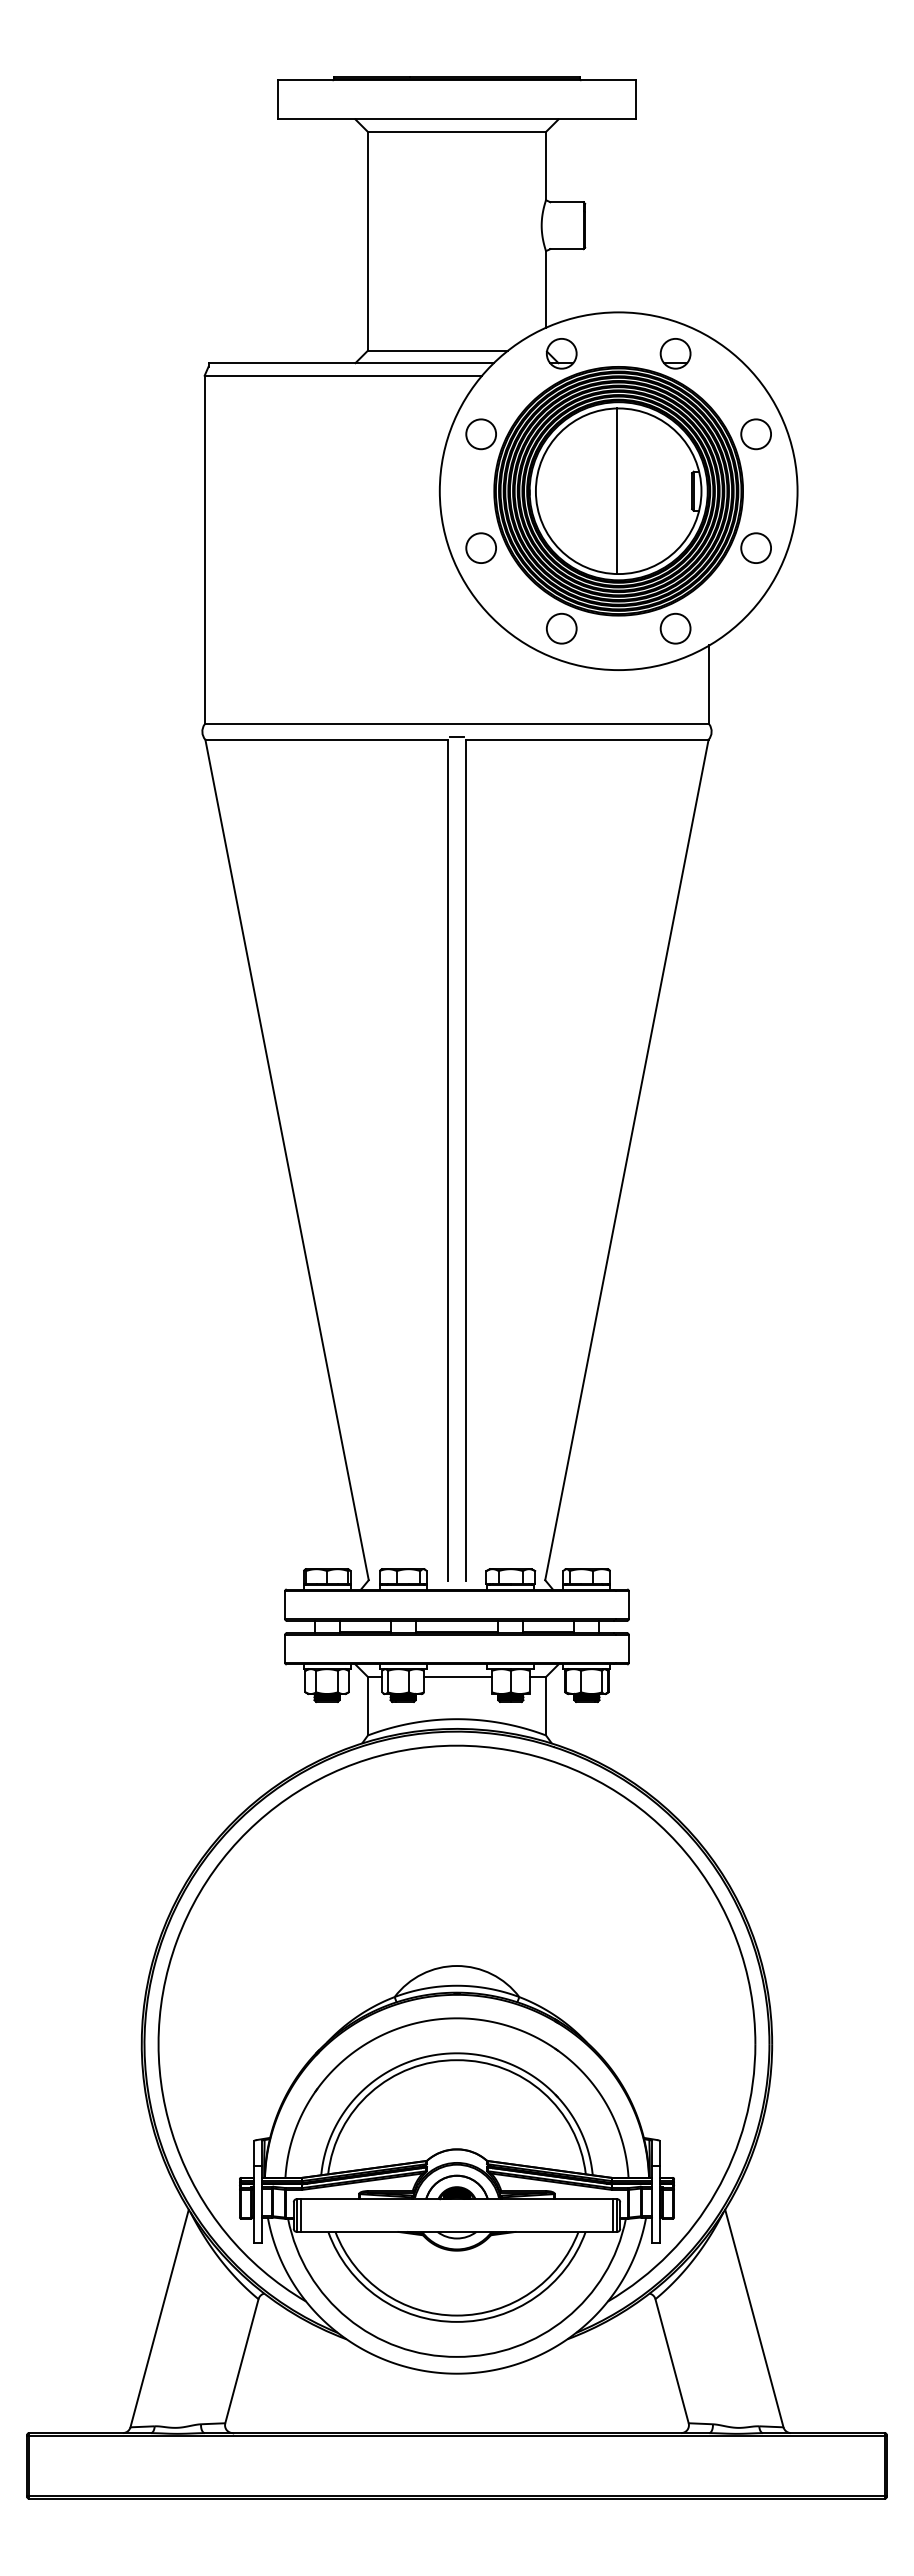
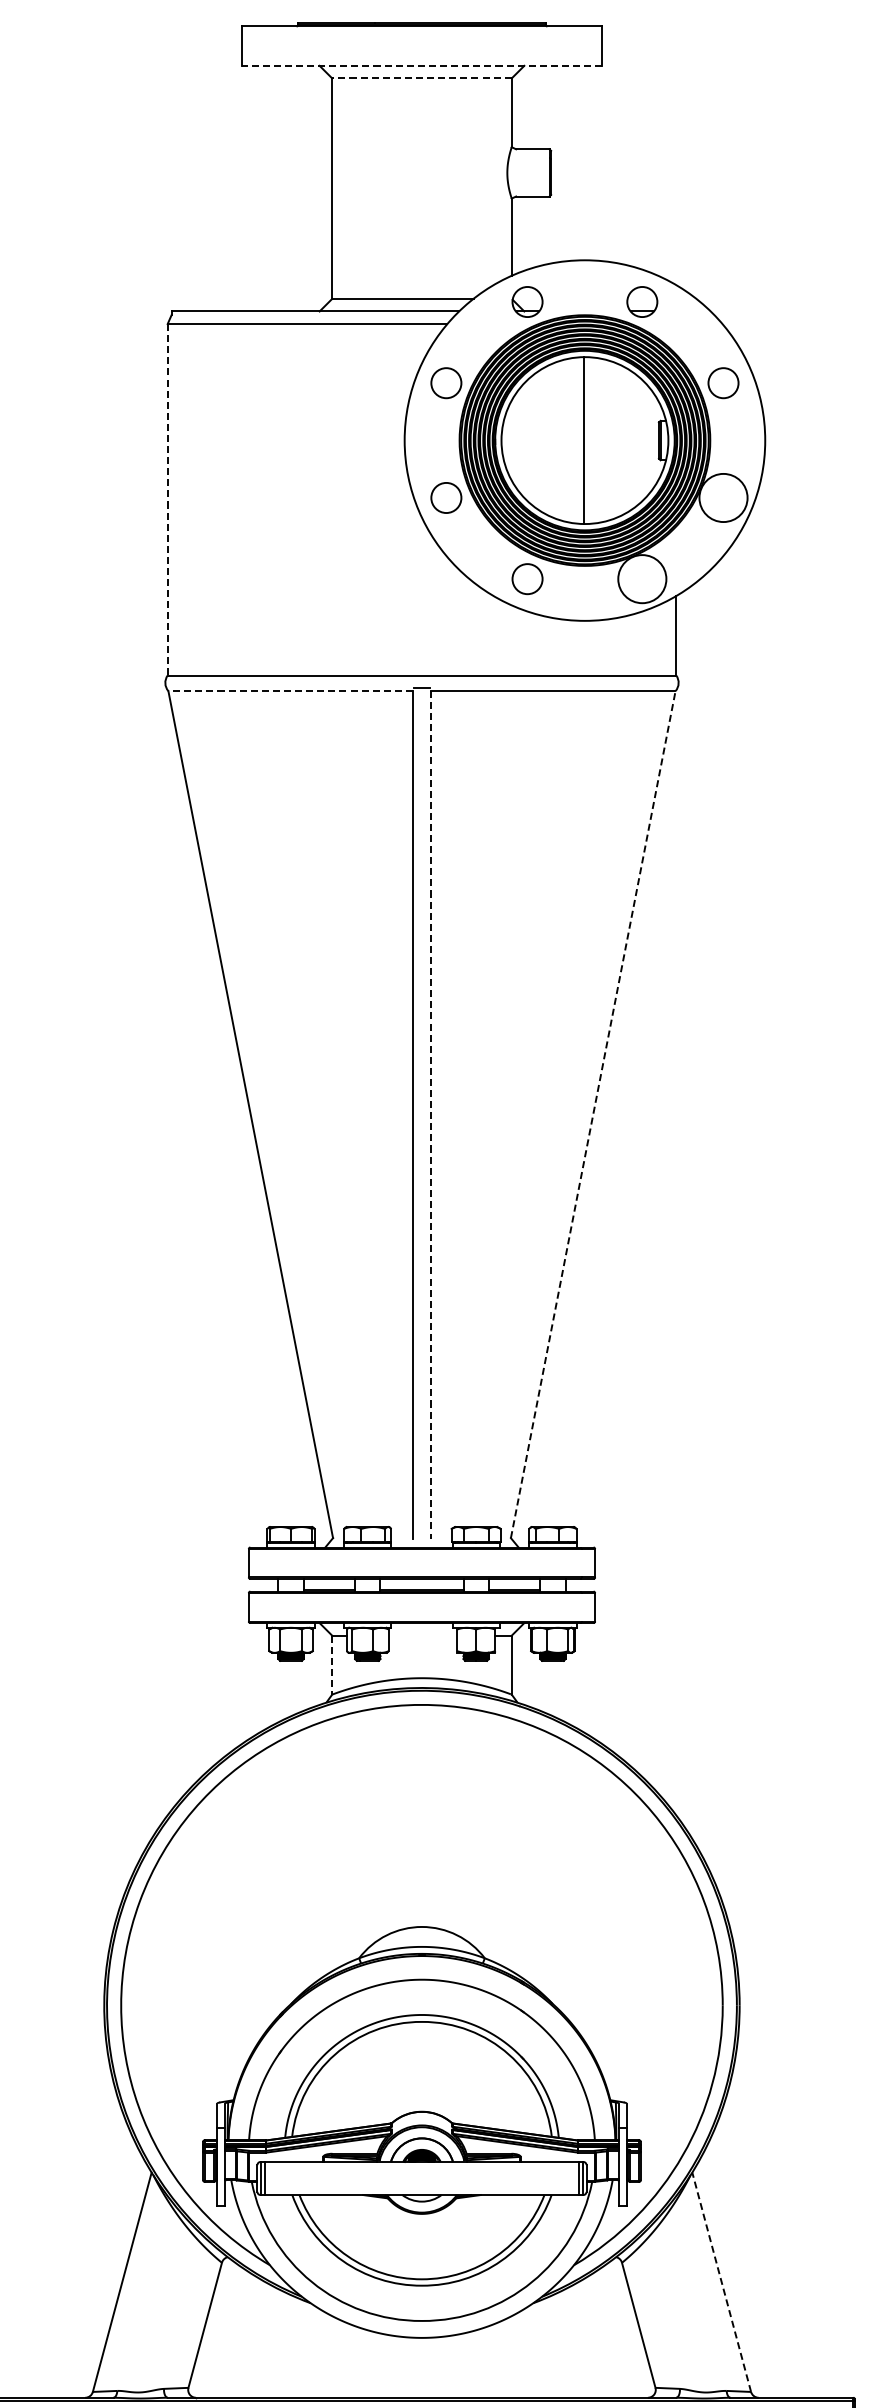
line: (456, 119) -> (421, 65), solid -> dashed
line: (456, 131) -> (421, 77), solid -> dashed
circle: (756, 548) -> (723, 498), size x1.6
line: (204, 550) -> (167, 500), solid -> dashed
circle: (675, 628) -> (642, 578), size x1.6
line: (326, 739) -> (290, 690), solid -> dashed
line: (627, 1159) -> (593, 1114), solid -> dashed
line: (465, 1160) -> (430, 1115), solid -> dashed
line: (458, 1676) -> (423, 1635), removed
line: (367, 1706) -> (331, 1665), solid -> dashed
line: (754, 2318) -> (721, 2282), solid -> dashed

